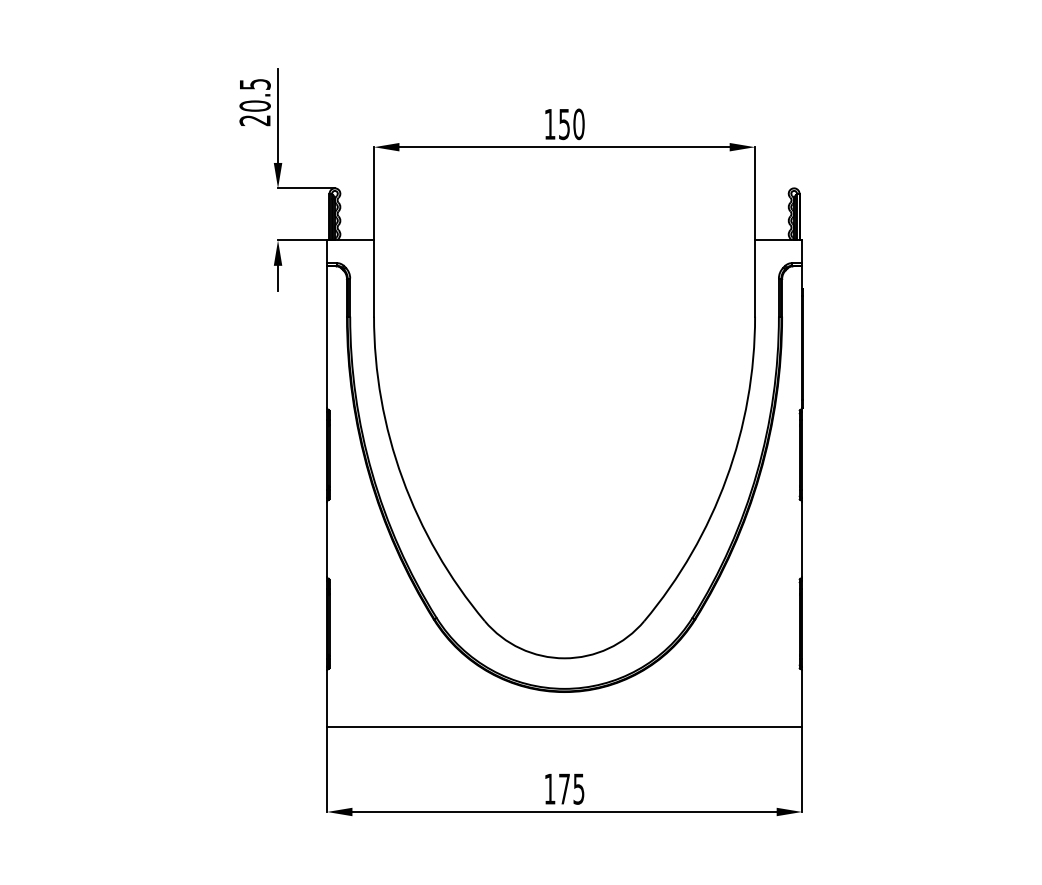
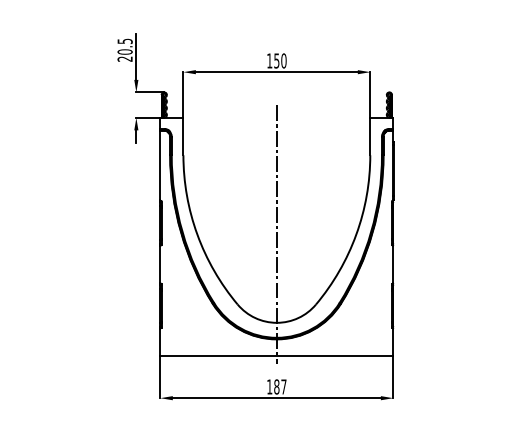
line: (563, 478) -> (276, 234), added
text: (571, 788) -> (280, 386), 175 -> 187

